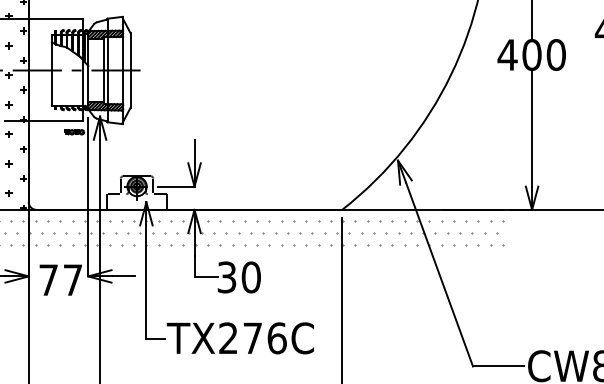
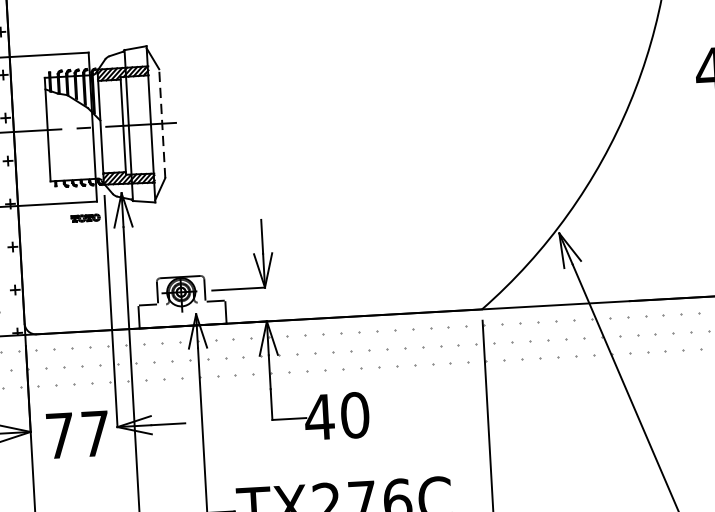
line: (130, 70) -> (162, 123), solid -> dashed
text: (226, 277) -> (318, 417), 30 -> 40

